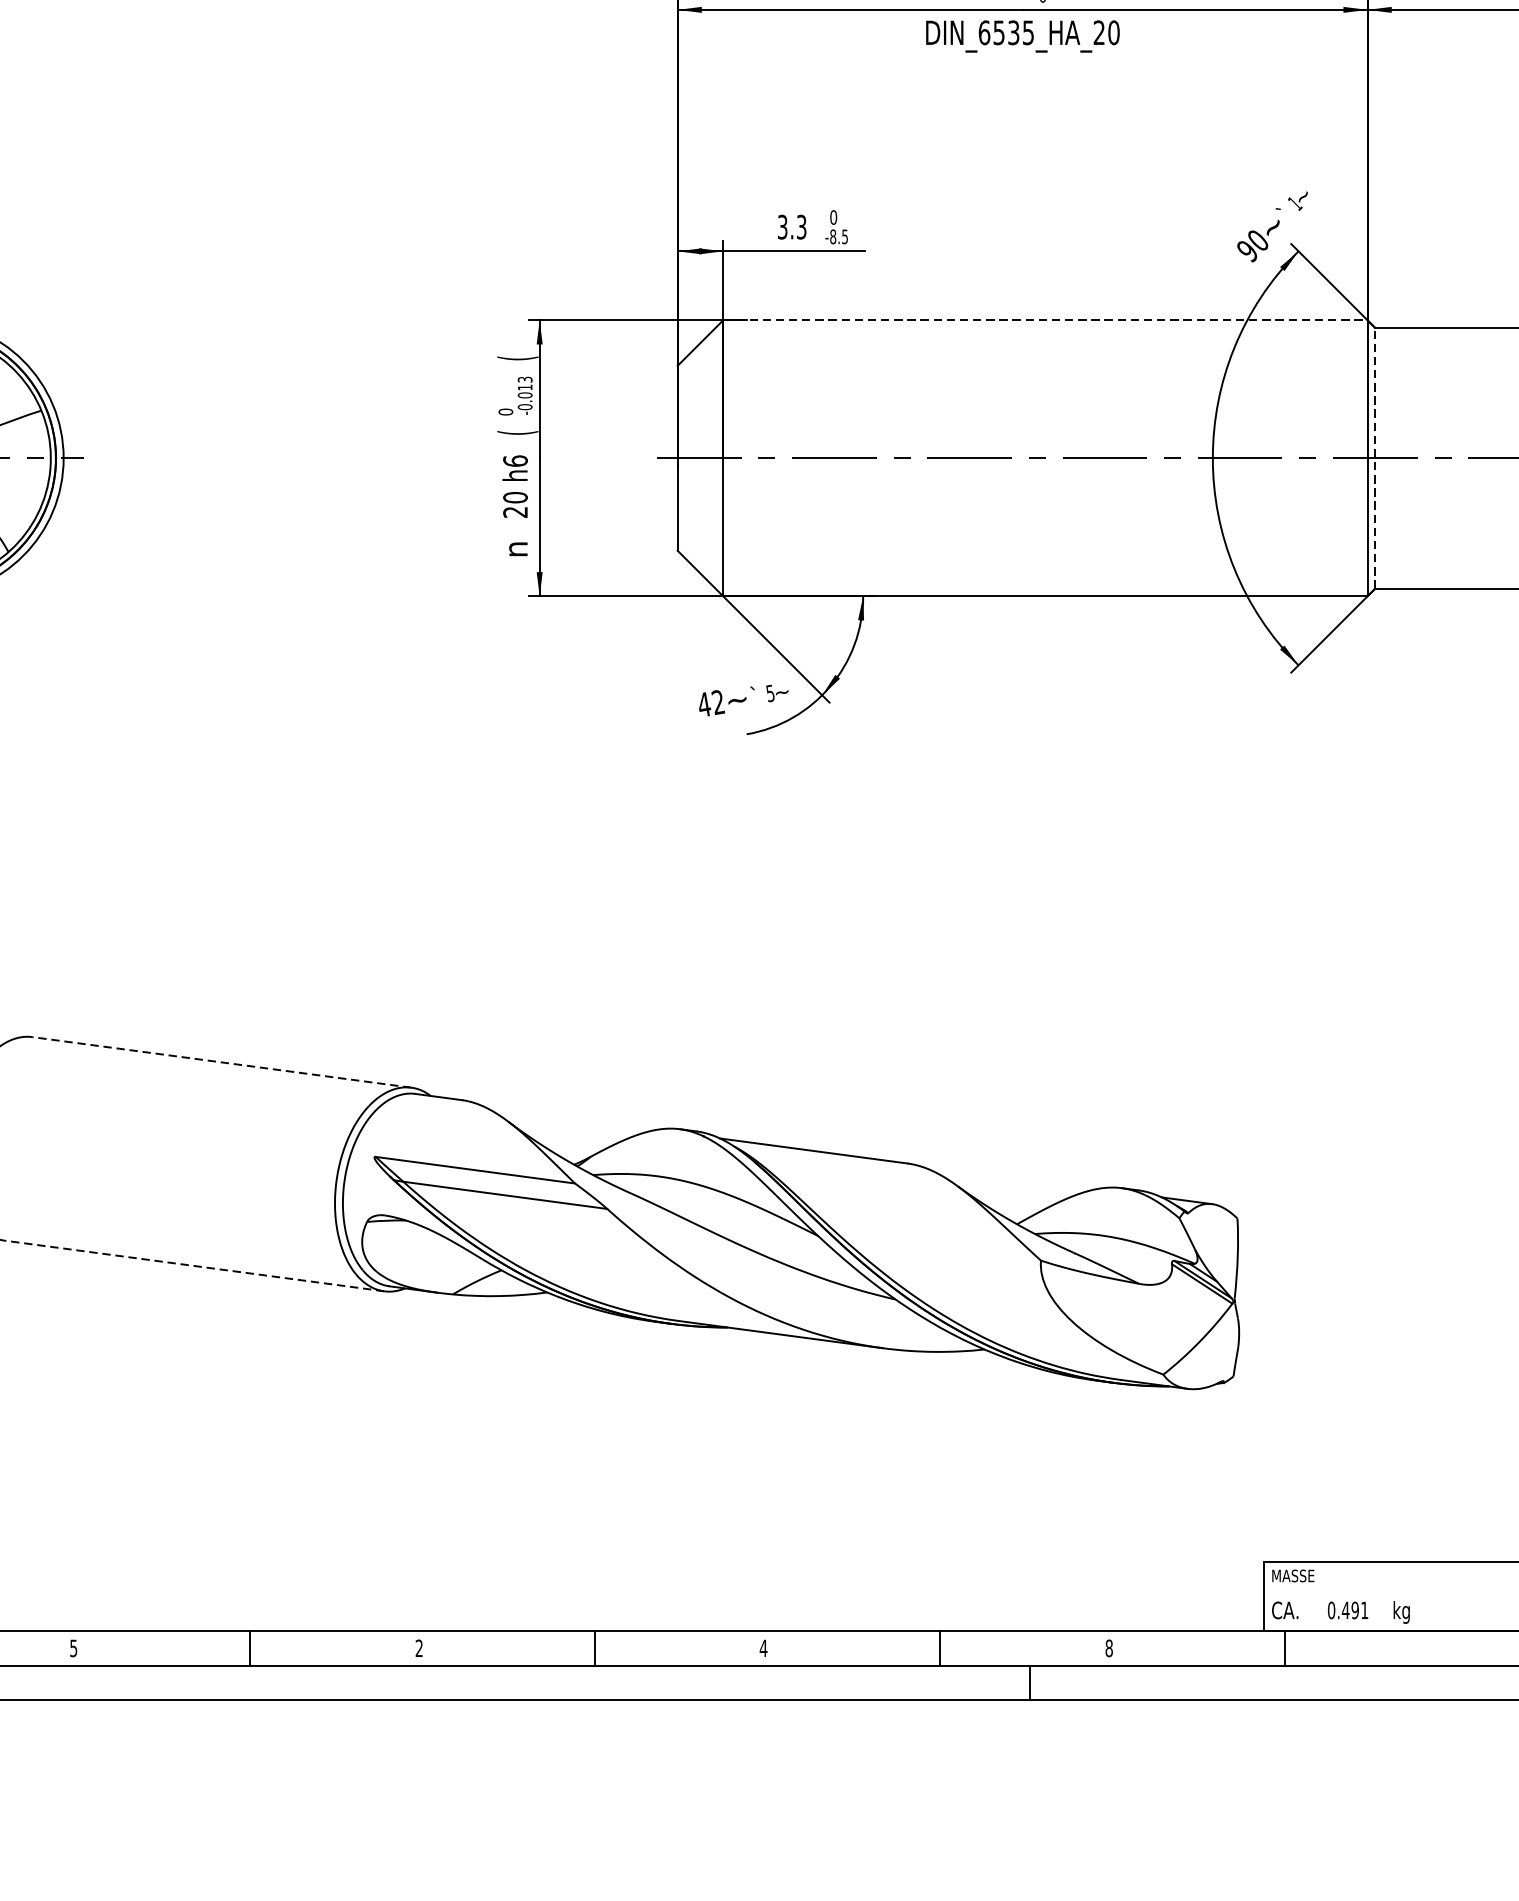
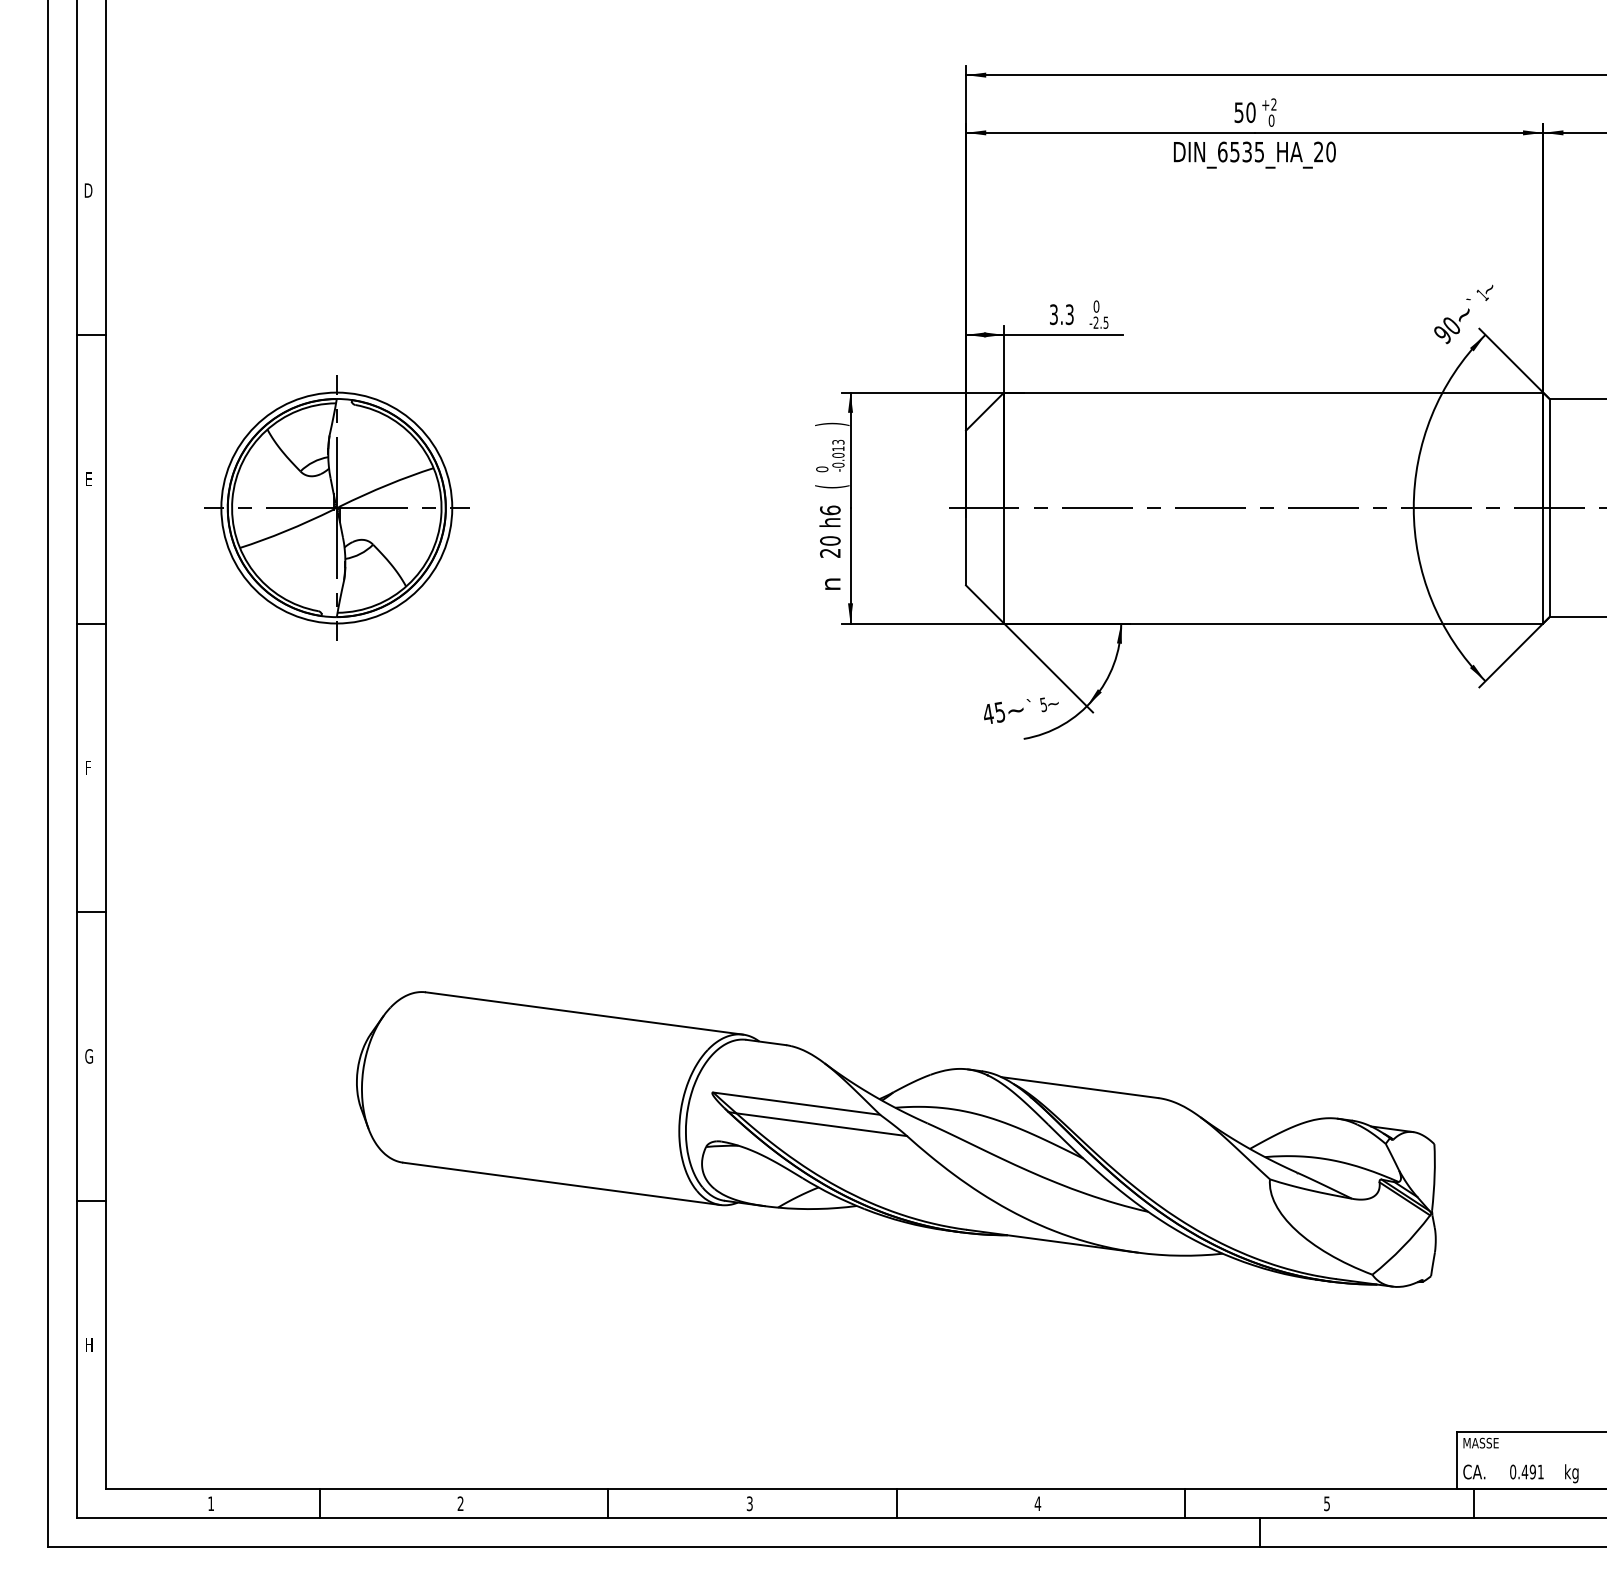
text: (832, 236) -> (1095, 322), -8.5 -> -2.5
line: (1045, 320) -> (1273, 392), dashed -> solid
text: (518, 358) -> (832, 424), ( -> )
line: (1375, 457) -> (1549, 507), dashed -> solid
text: (717, 701) -> (999, 711), 42 -> 45
line: (221, 1062) -> (584, 1013), dashed -> solid
line: (194, 1265) -> (561, 1183), dashed -> solid
text: (73, 1648) -> (460, 1503), 5 -> 2
text: (418, 1648) -> (749, 1503), 2 -> 3
text: (1109, 1648) -> (1327, 1503), 8 -> 5

